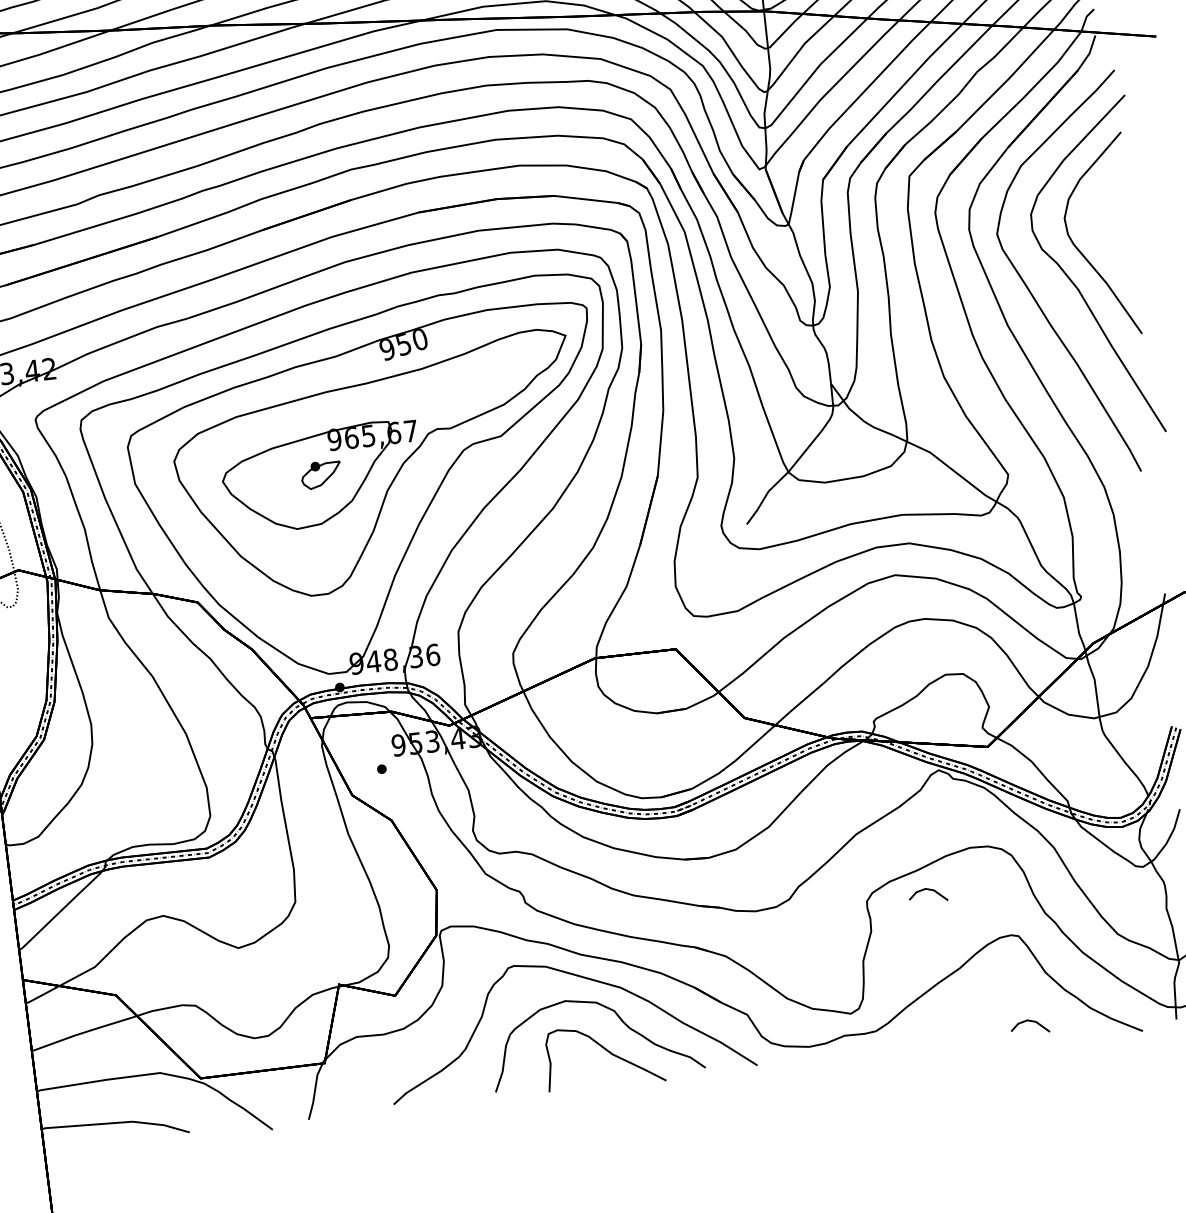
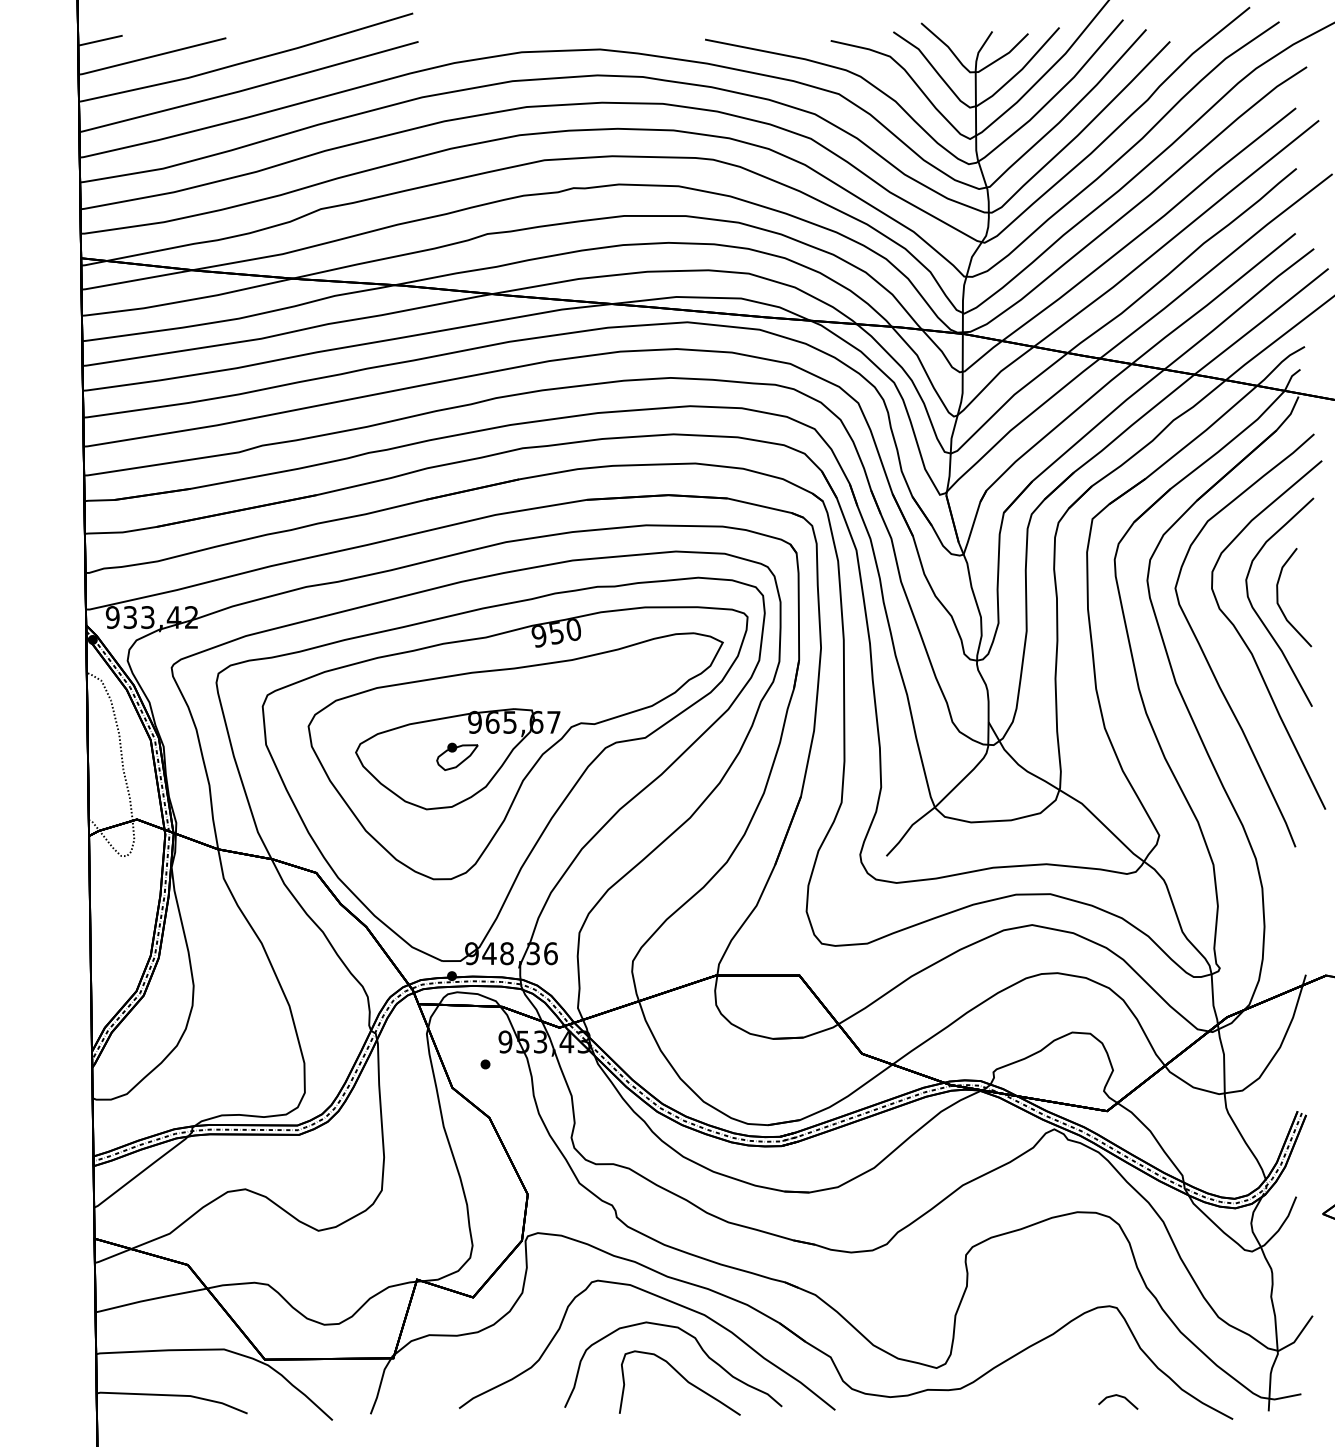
curve: (1097, 231) -> (1278, 597), added
line: (929, 890) -> (1031, 1251), removed

